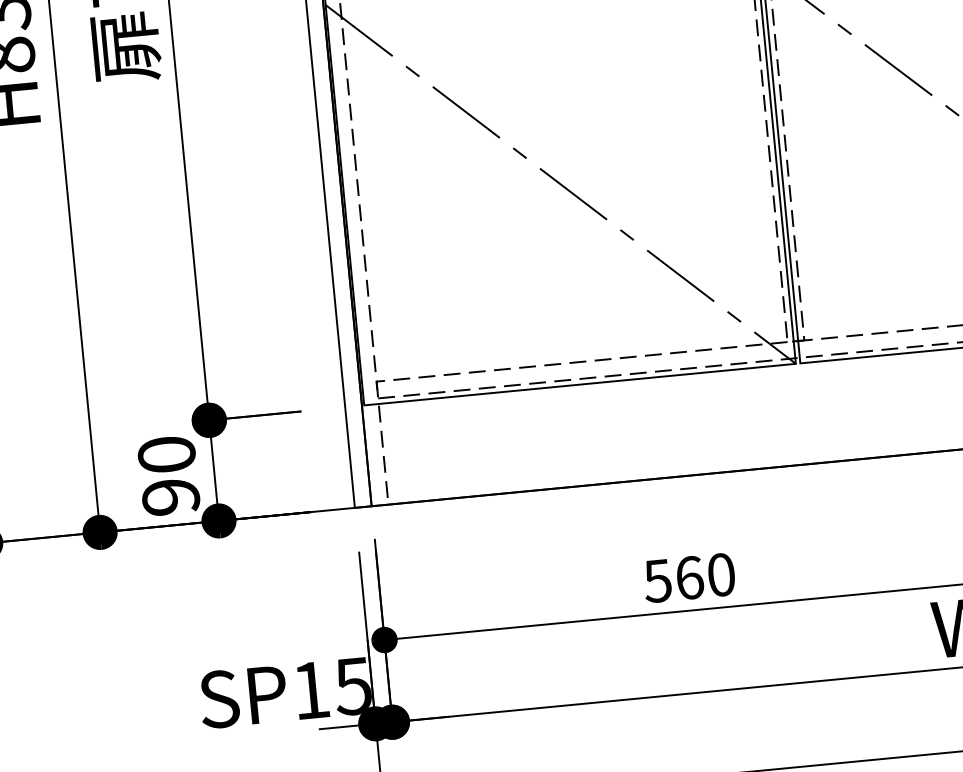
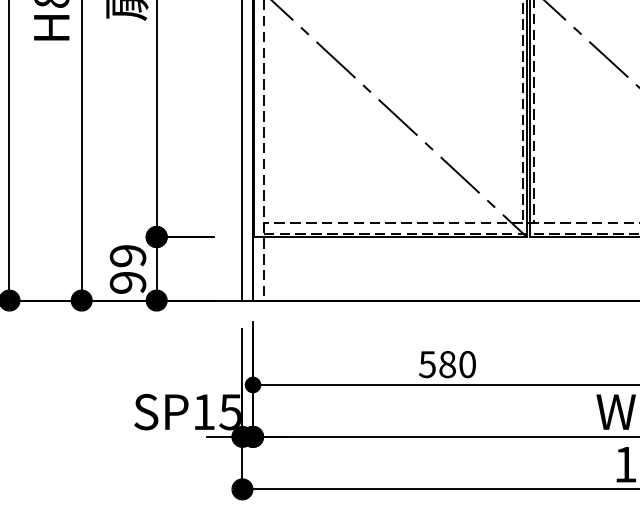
text: (166, 455) -> (127, 256), 90 -> 99
text: (689, 577) -> (447, 364), 560 -> 580

